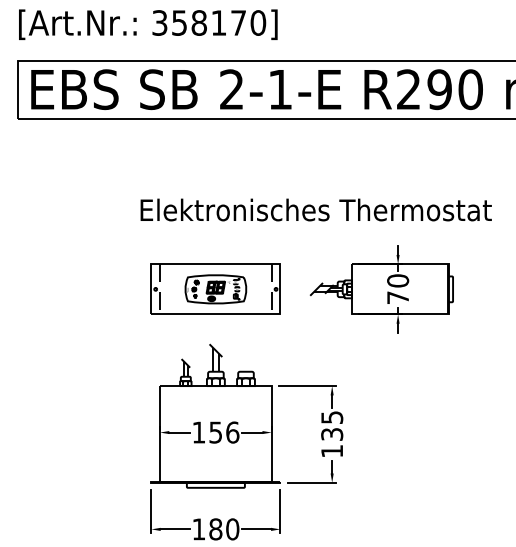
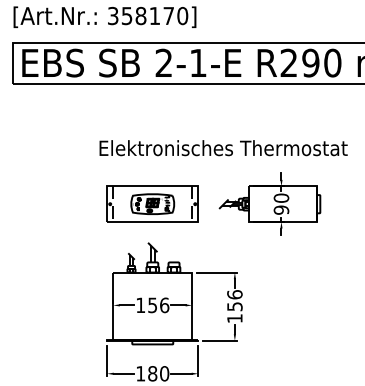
text: (398, 297) -> (281, 209), 70 -> 90
text: (332, 425) -> (235, 300), 135 -> 156

